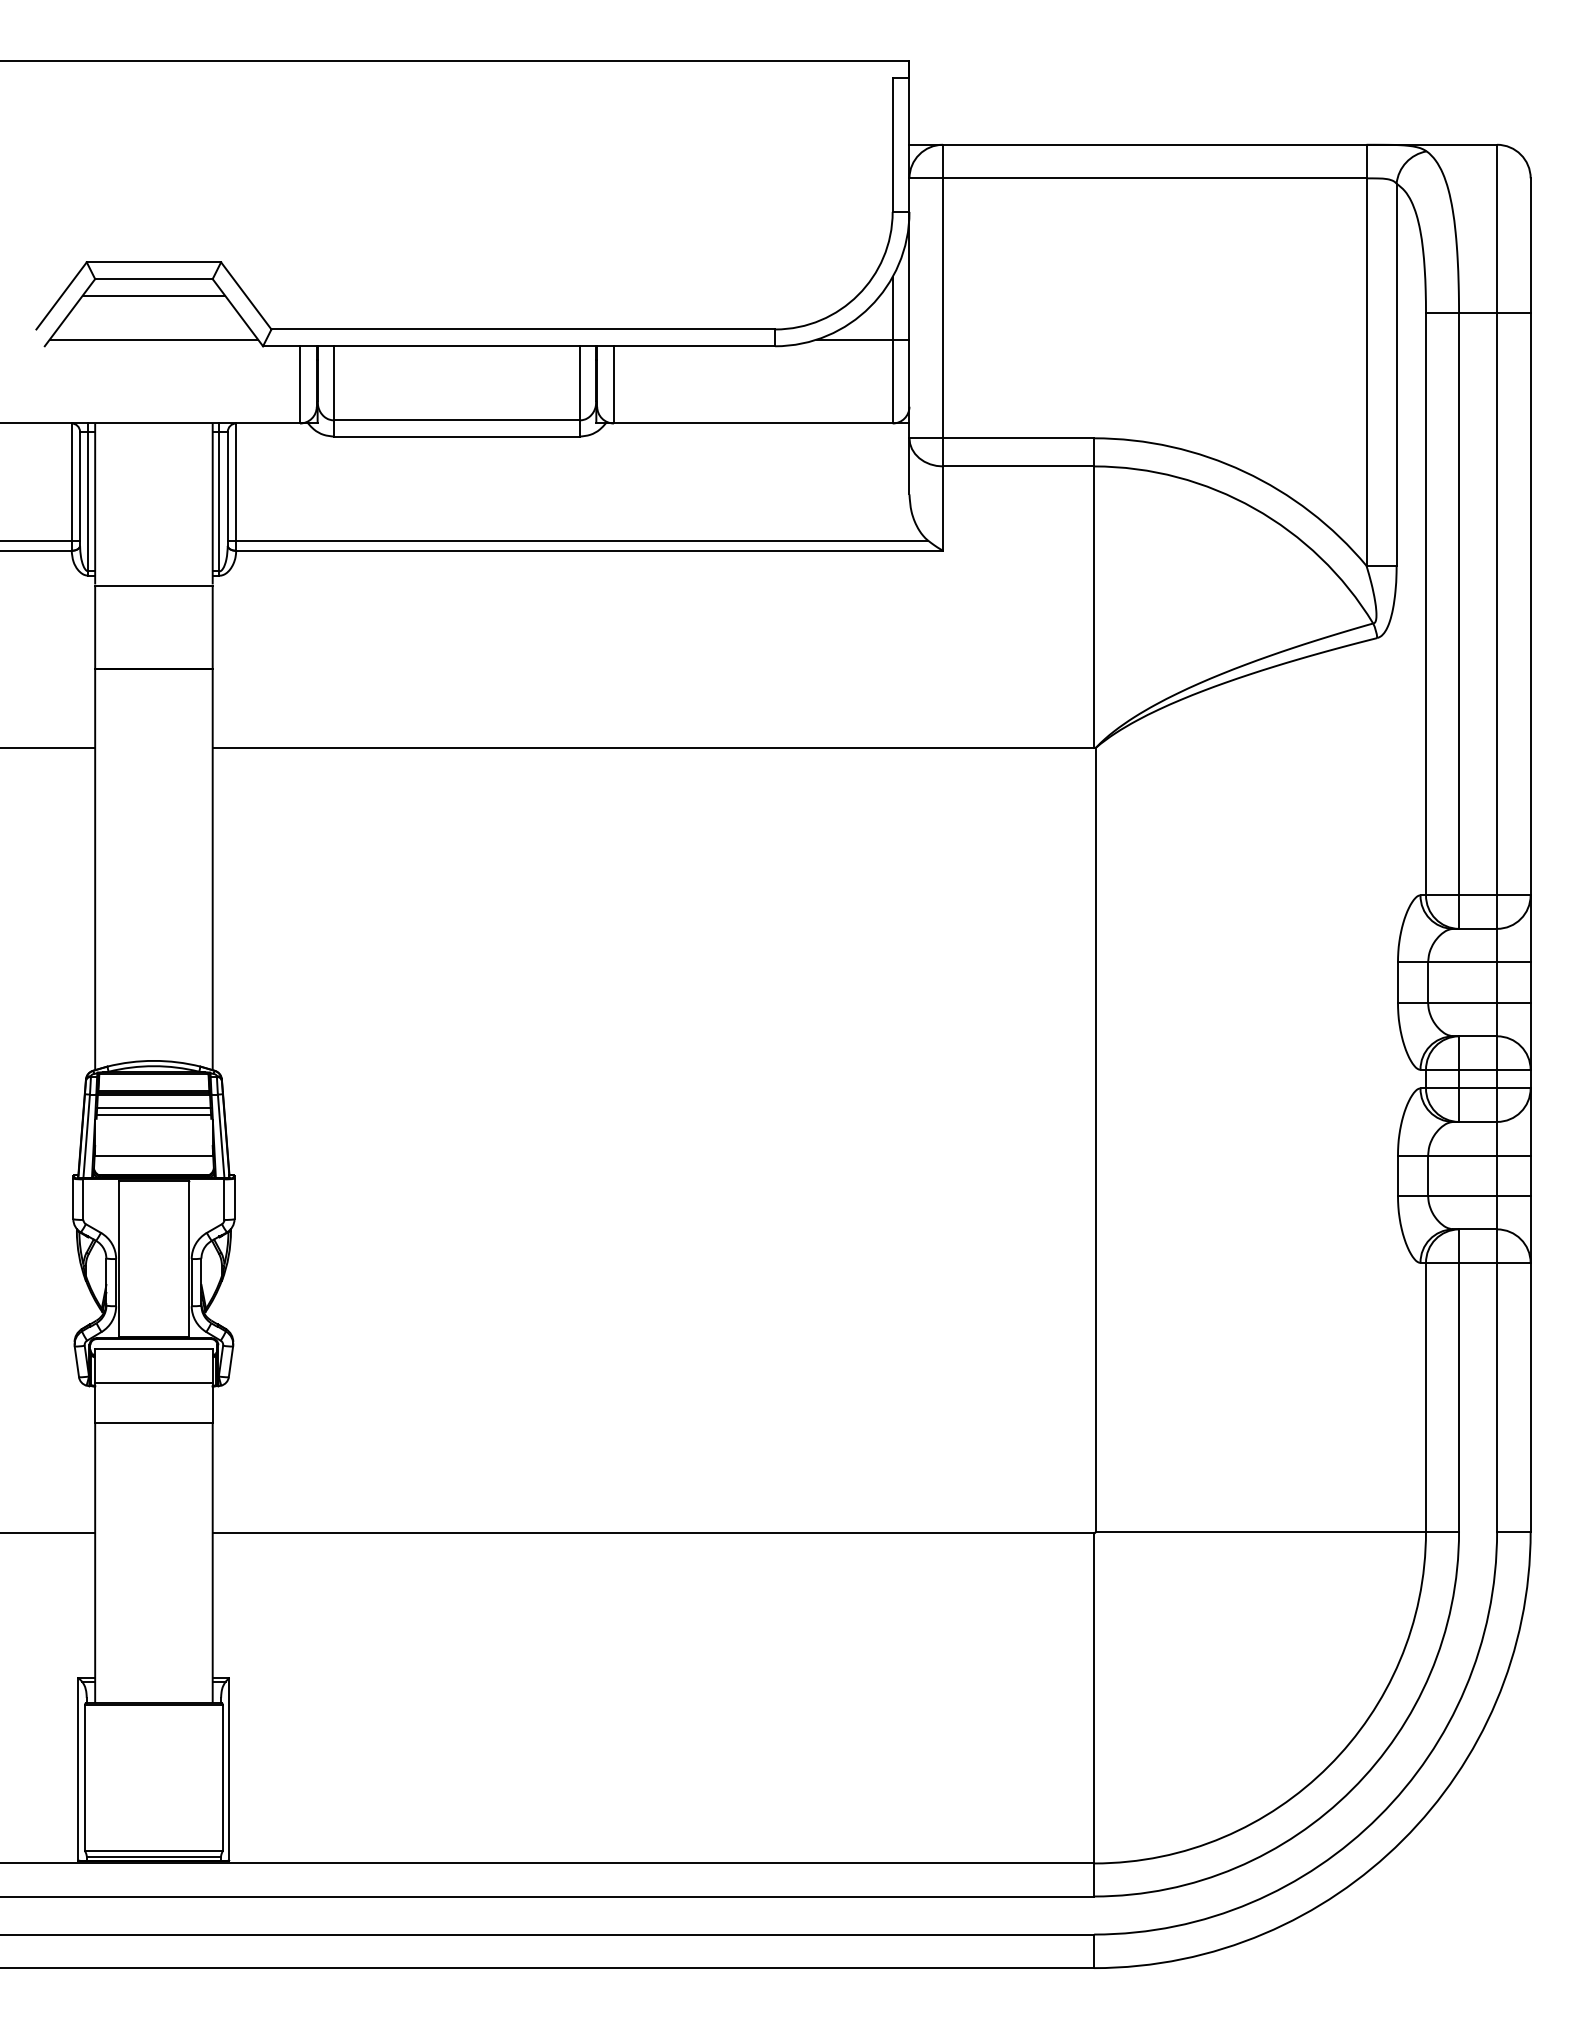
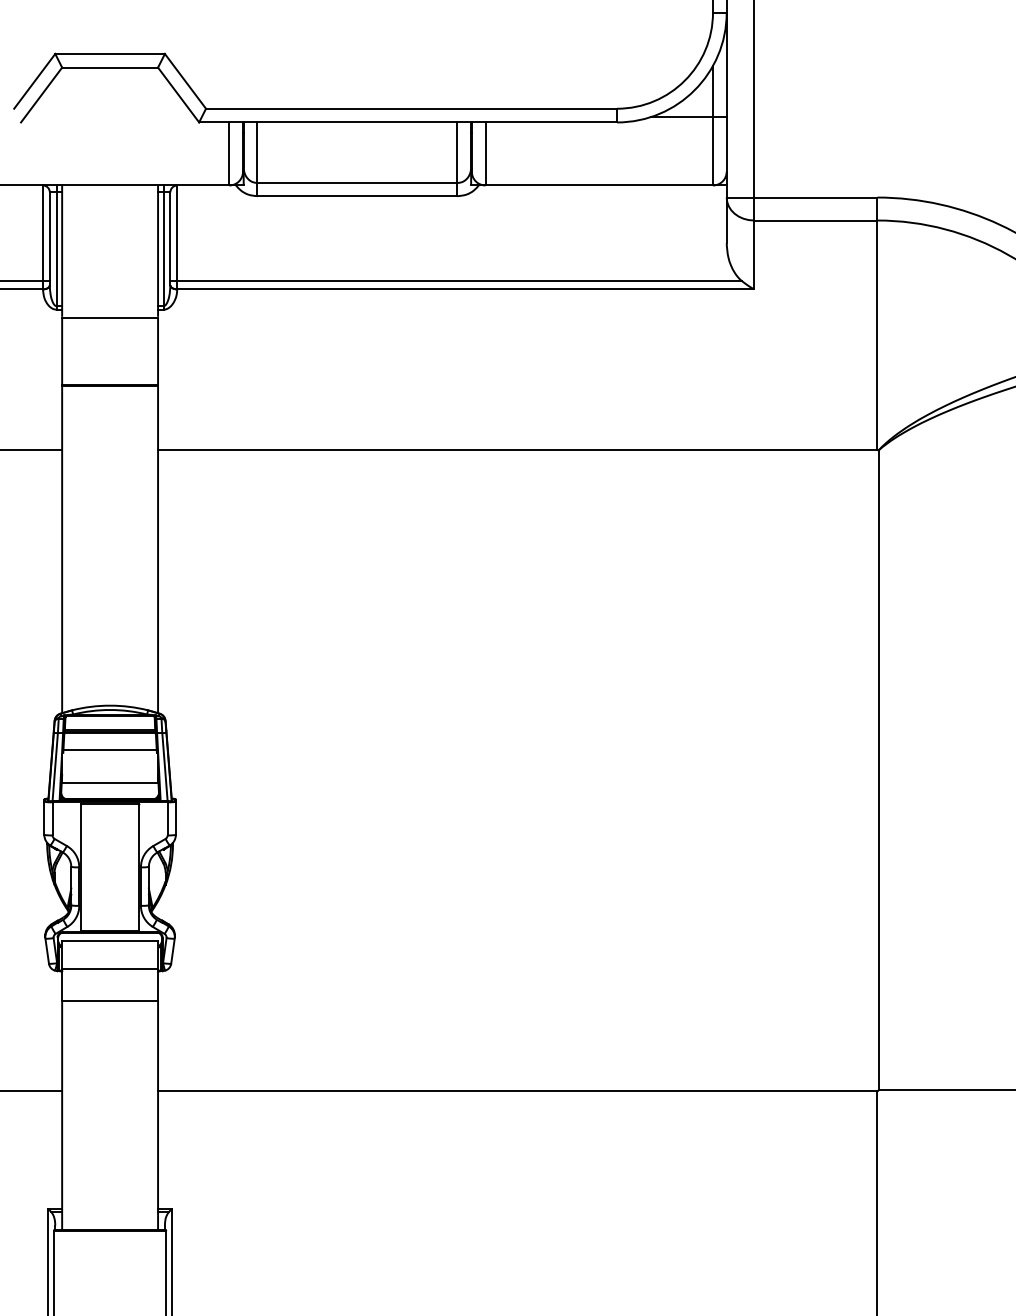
line: (153, 295) -> (109, 81), removed
line: (153, 339) -> (109, 116), removed
line: (153, 1108) -> (109, 744), removed

